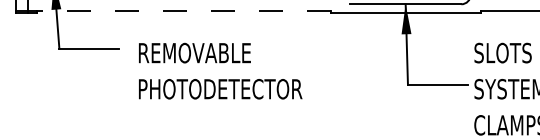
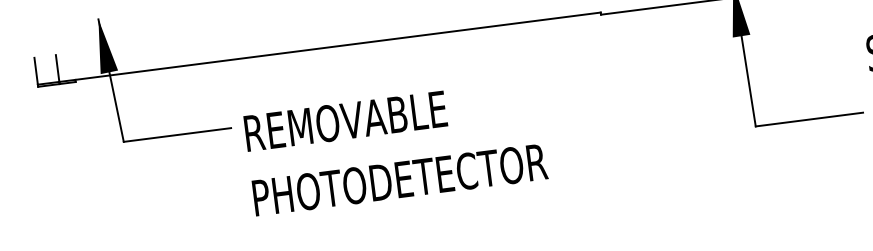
line: (178, 11) -> (328, 47), dashed -> solid
text: (220, 70) -> (395, 146), moved

